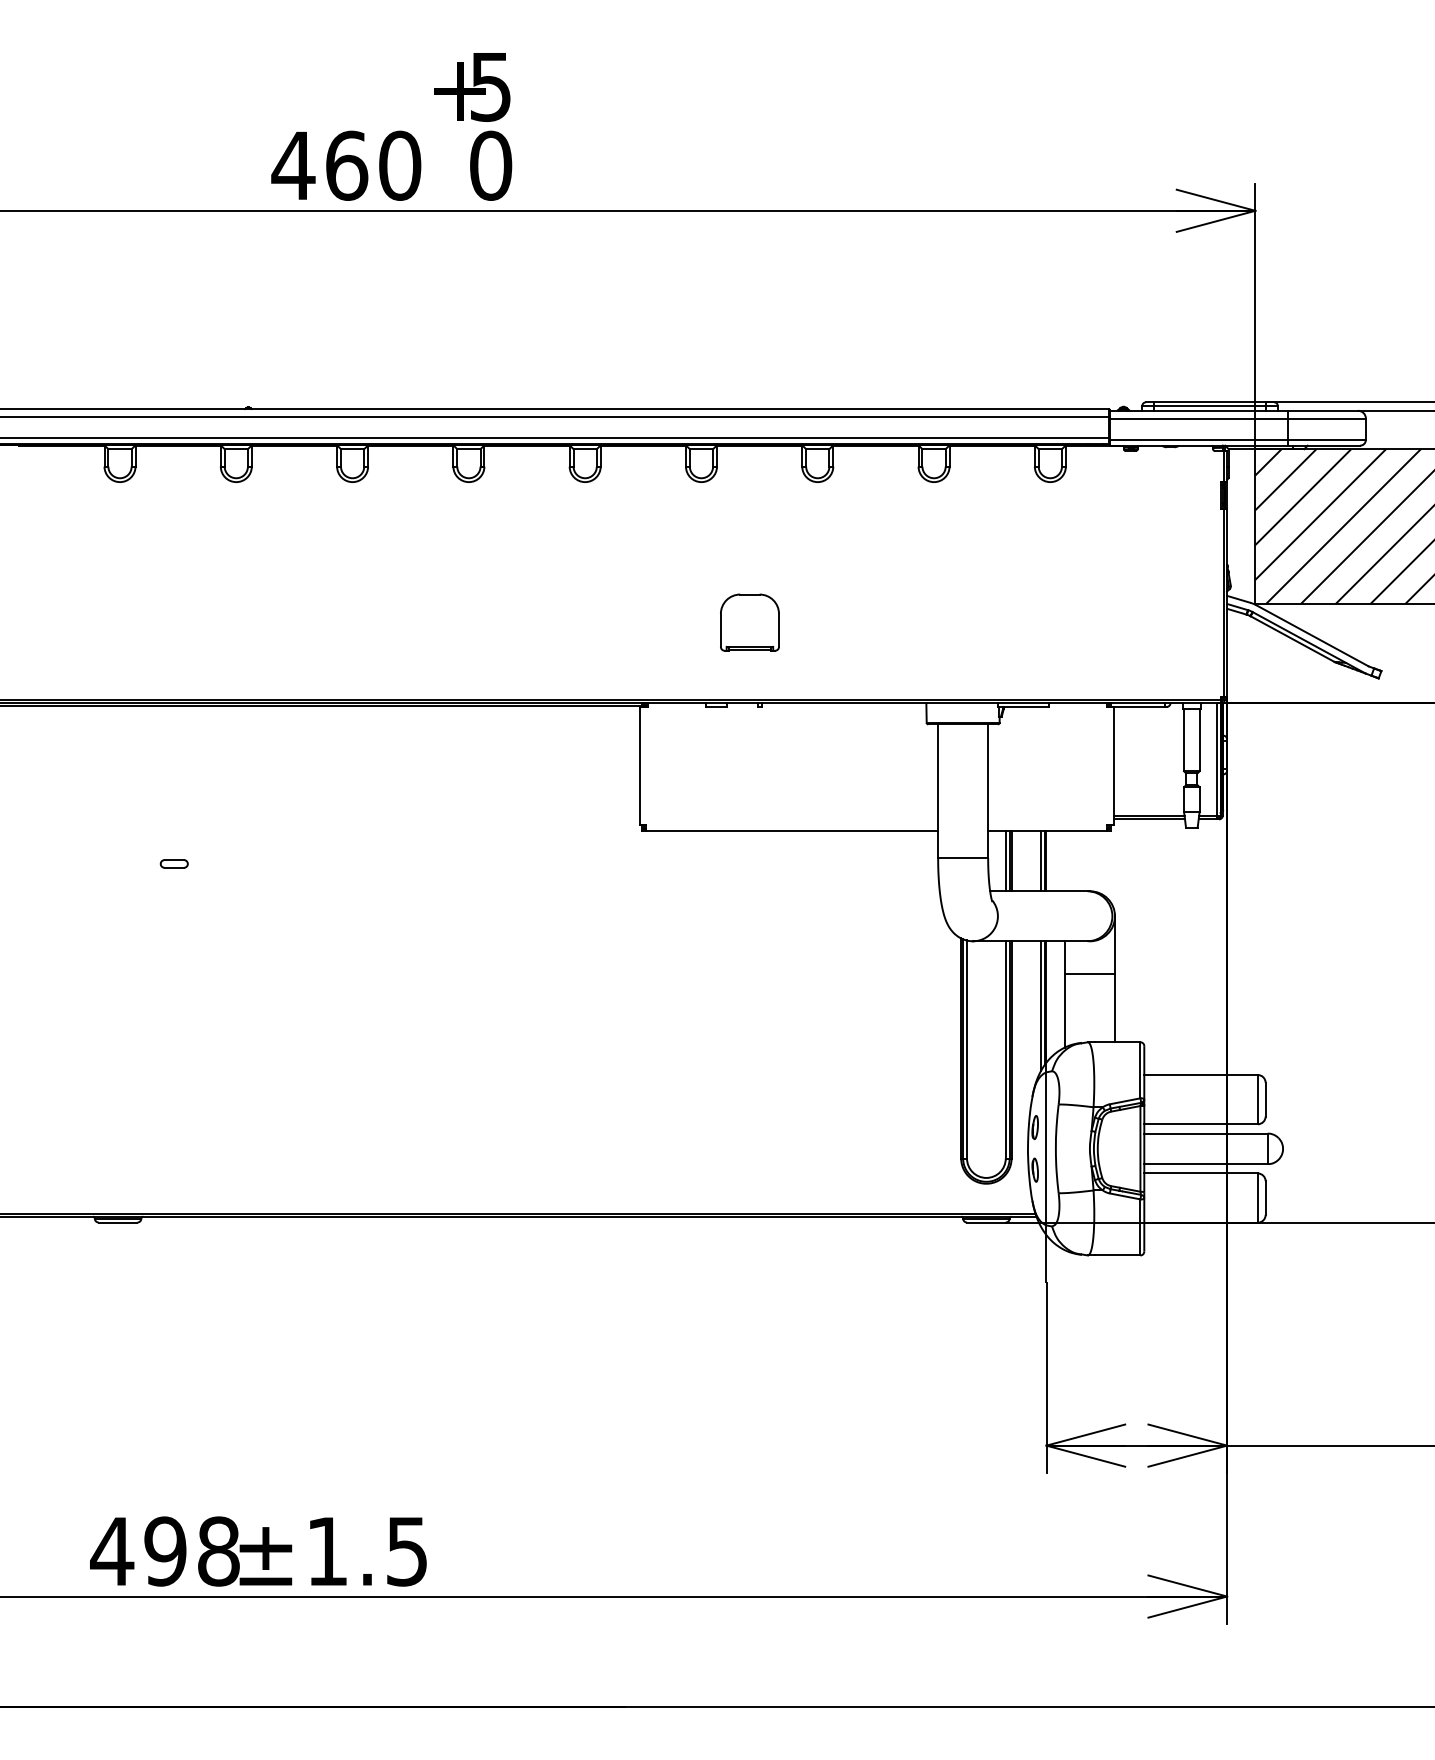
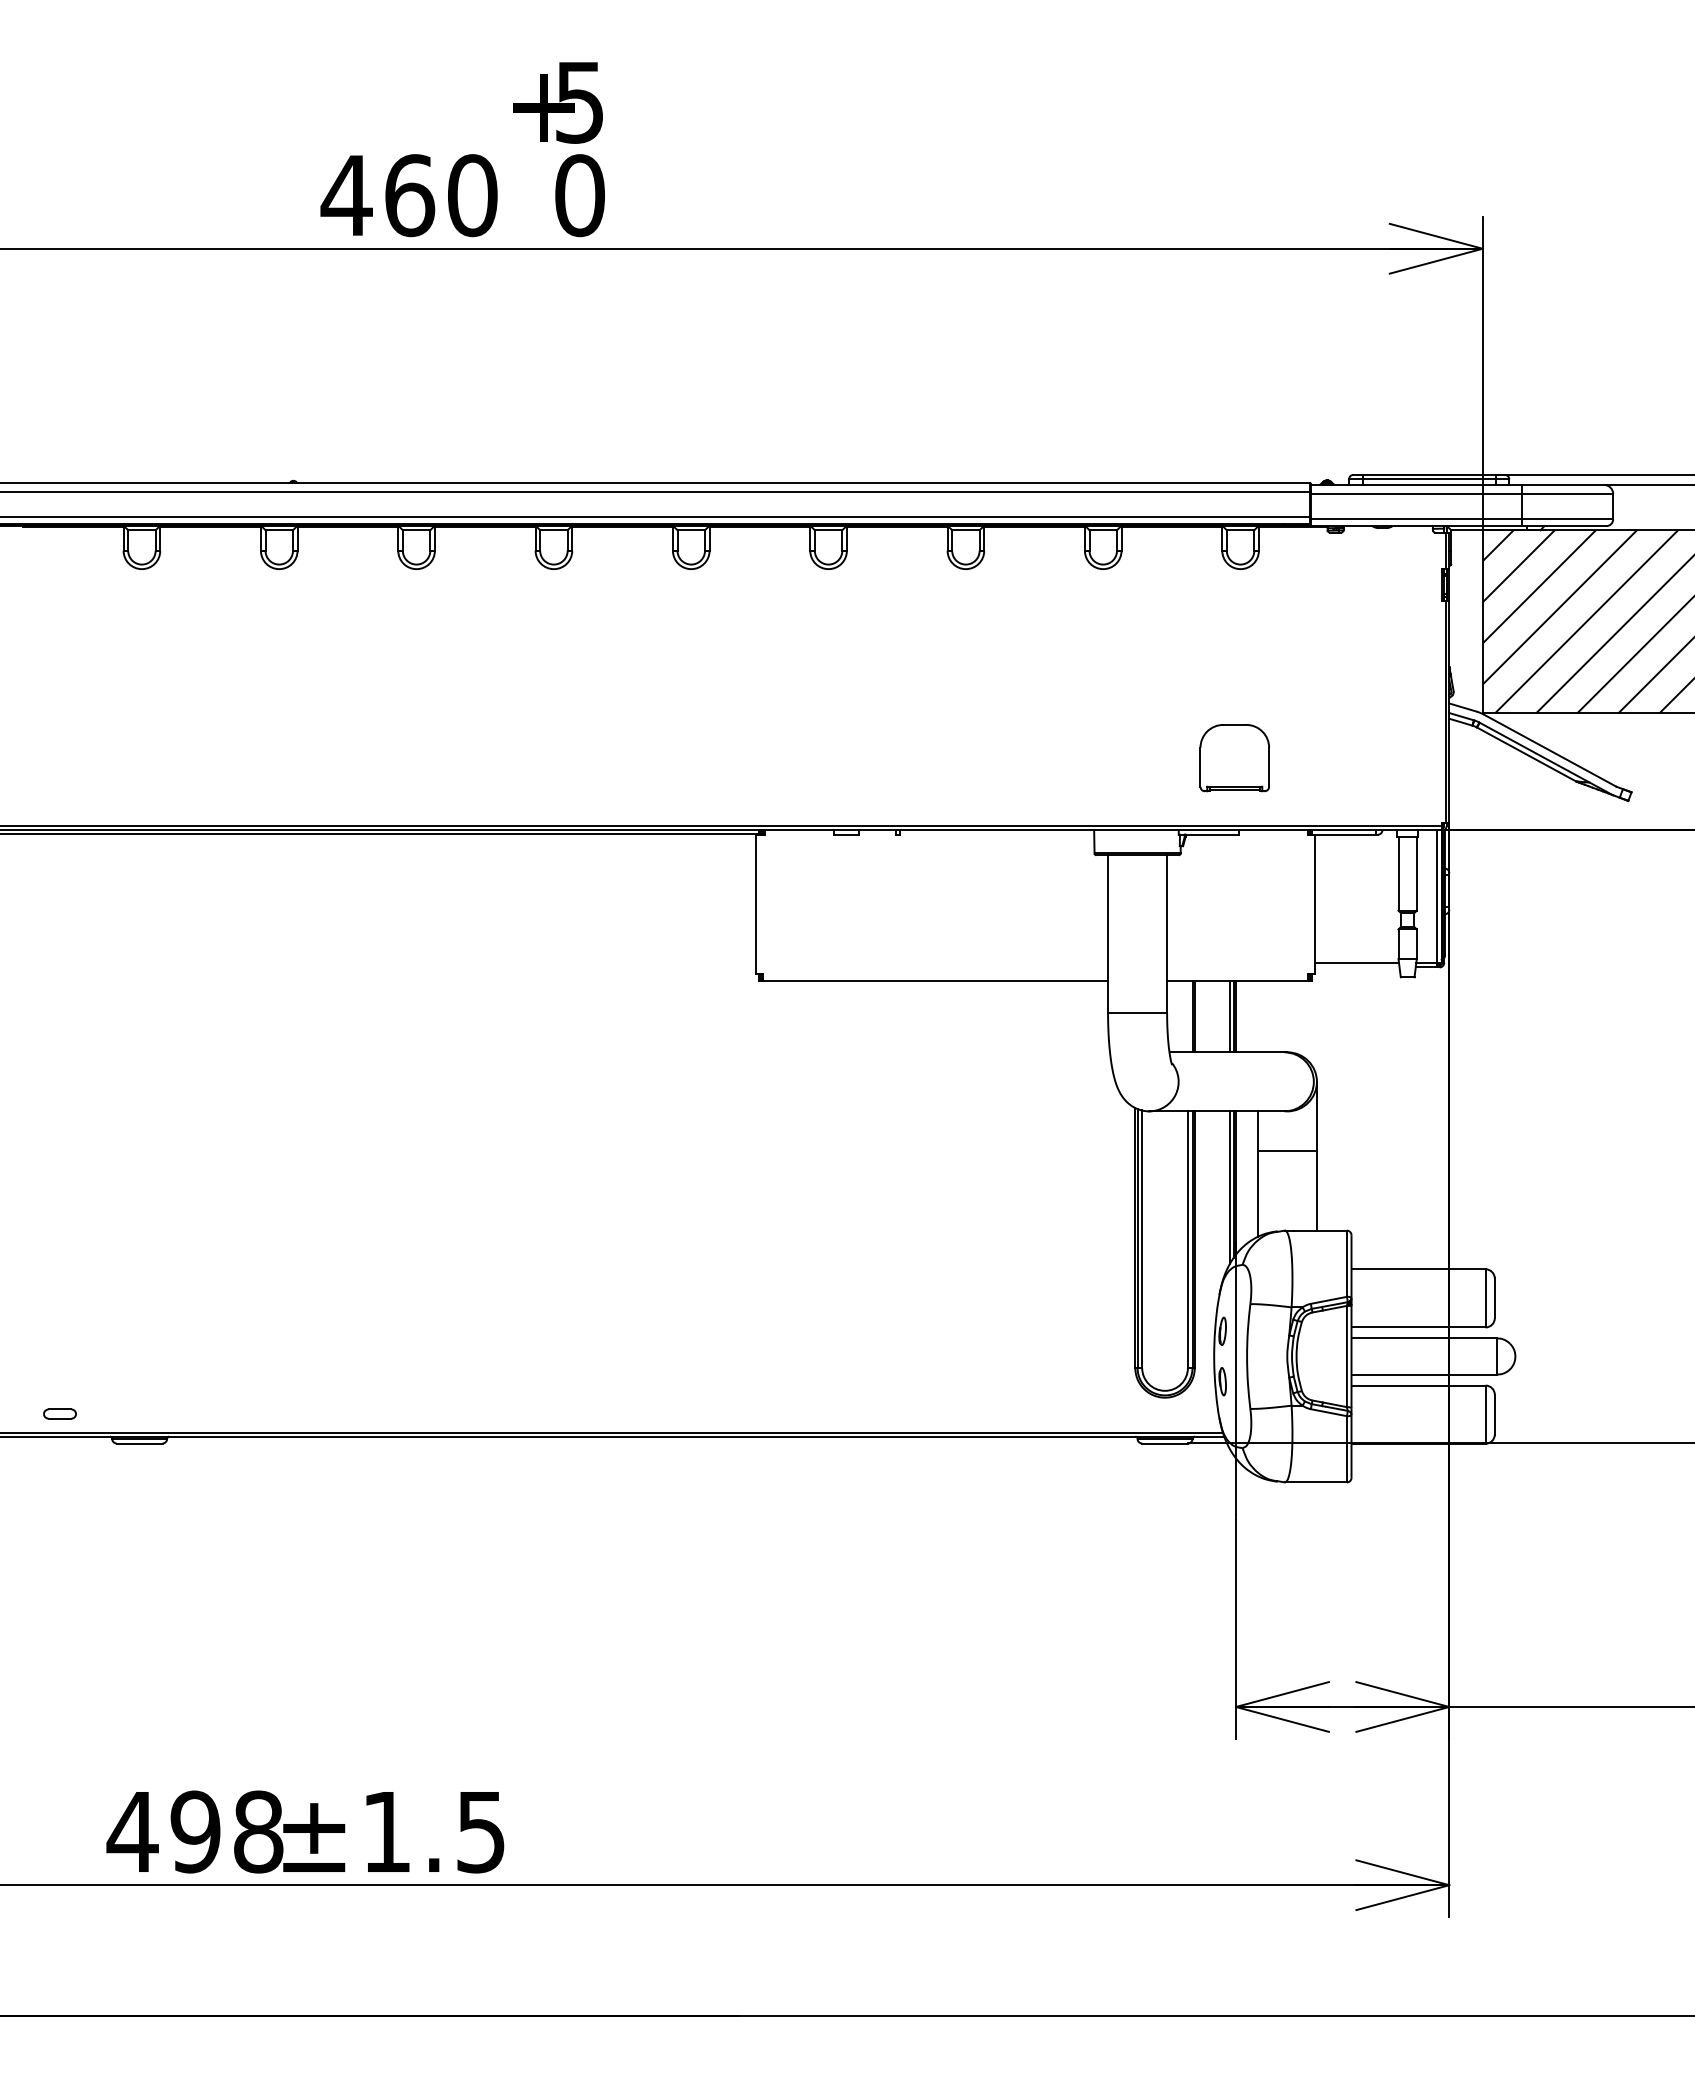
part: (749, 622) -> (1234, 758), moved
line: (1149, 819) -> (1357, 967), removed
line: (1005, 860) -> (1187, 1016), removed
part: (173, 863) -> (59, 1413), moved

